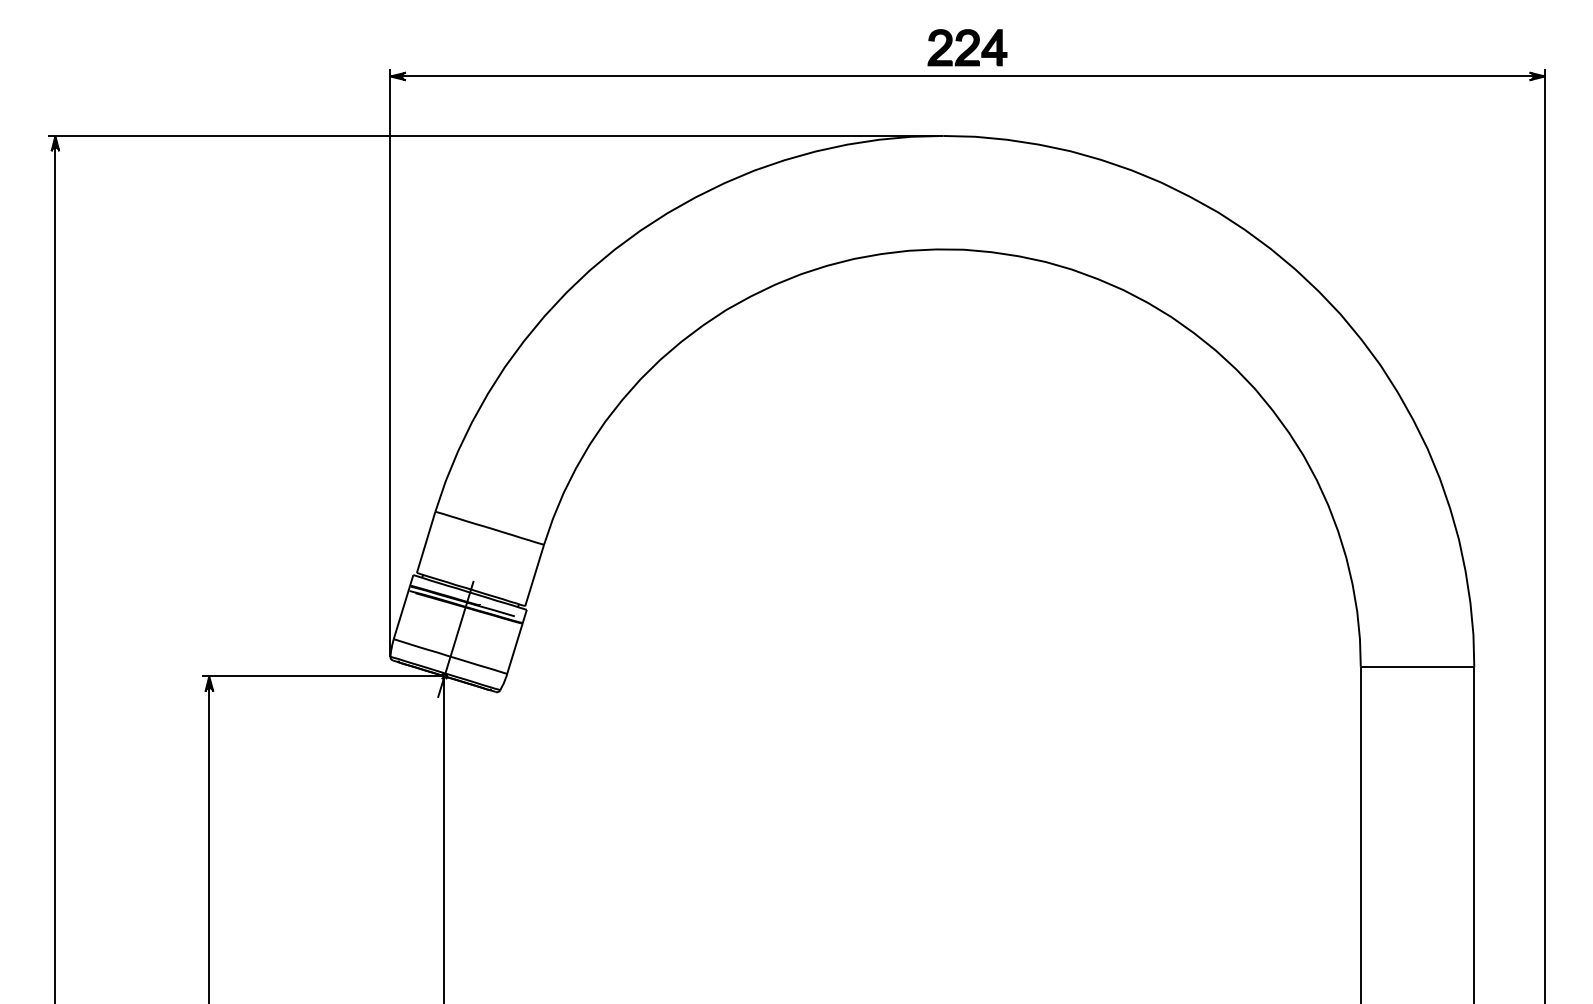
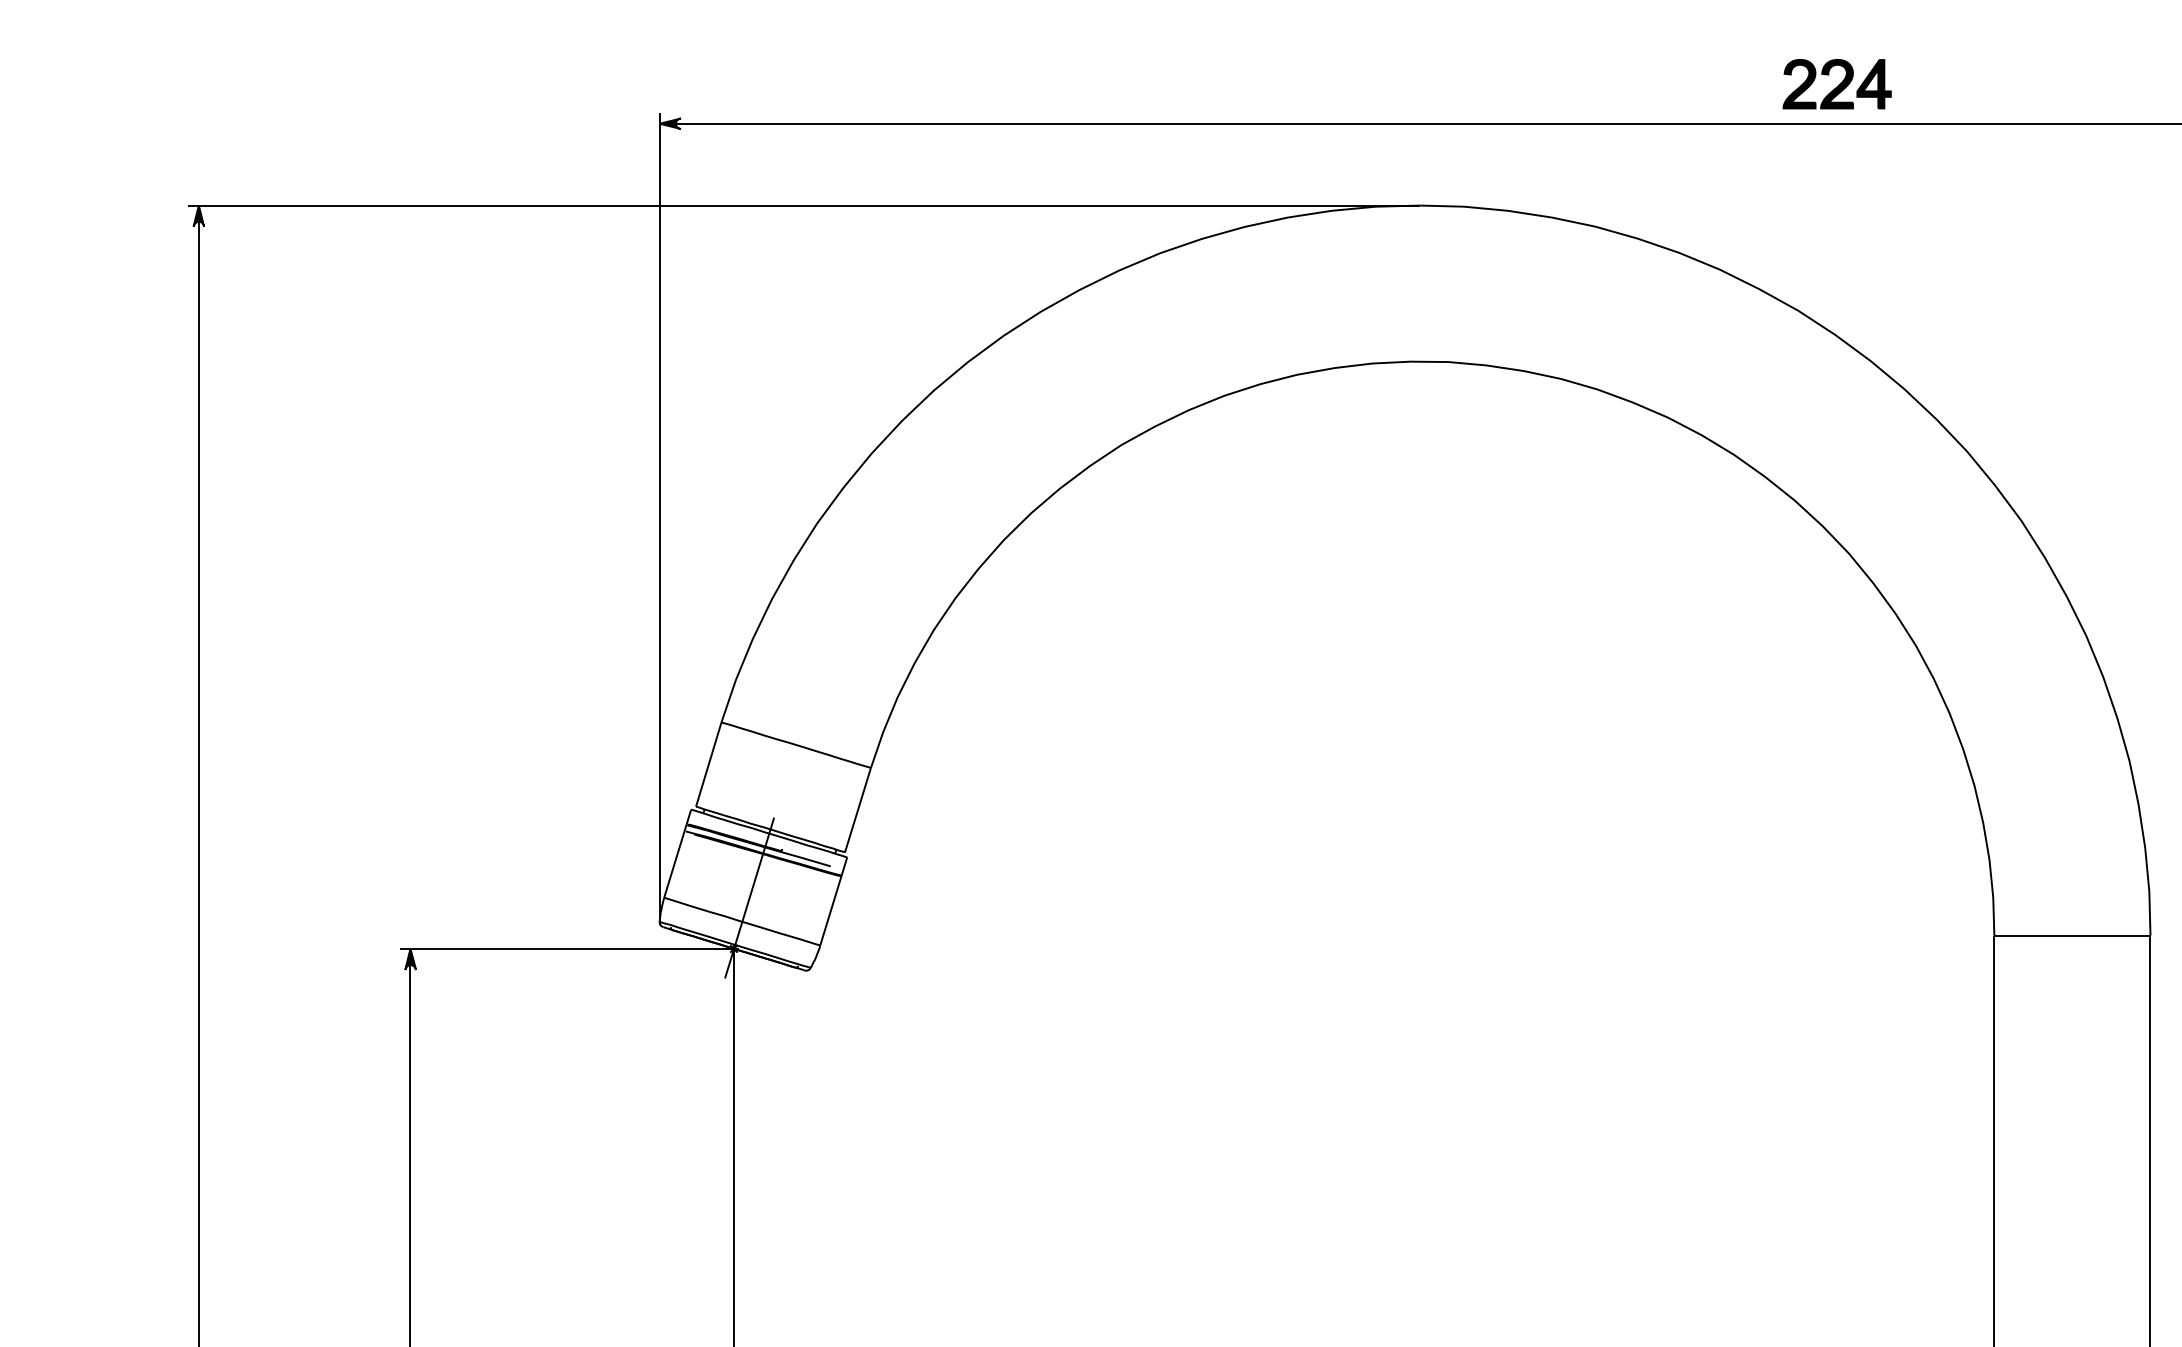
part: (967, 47) -> (1837, 83), moved

